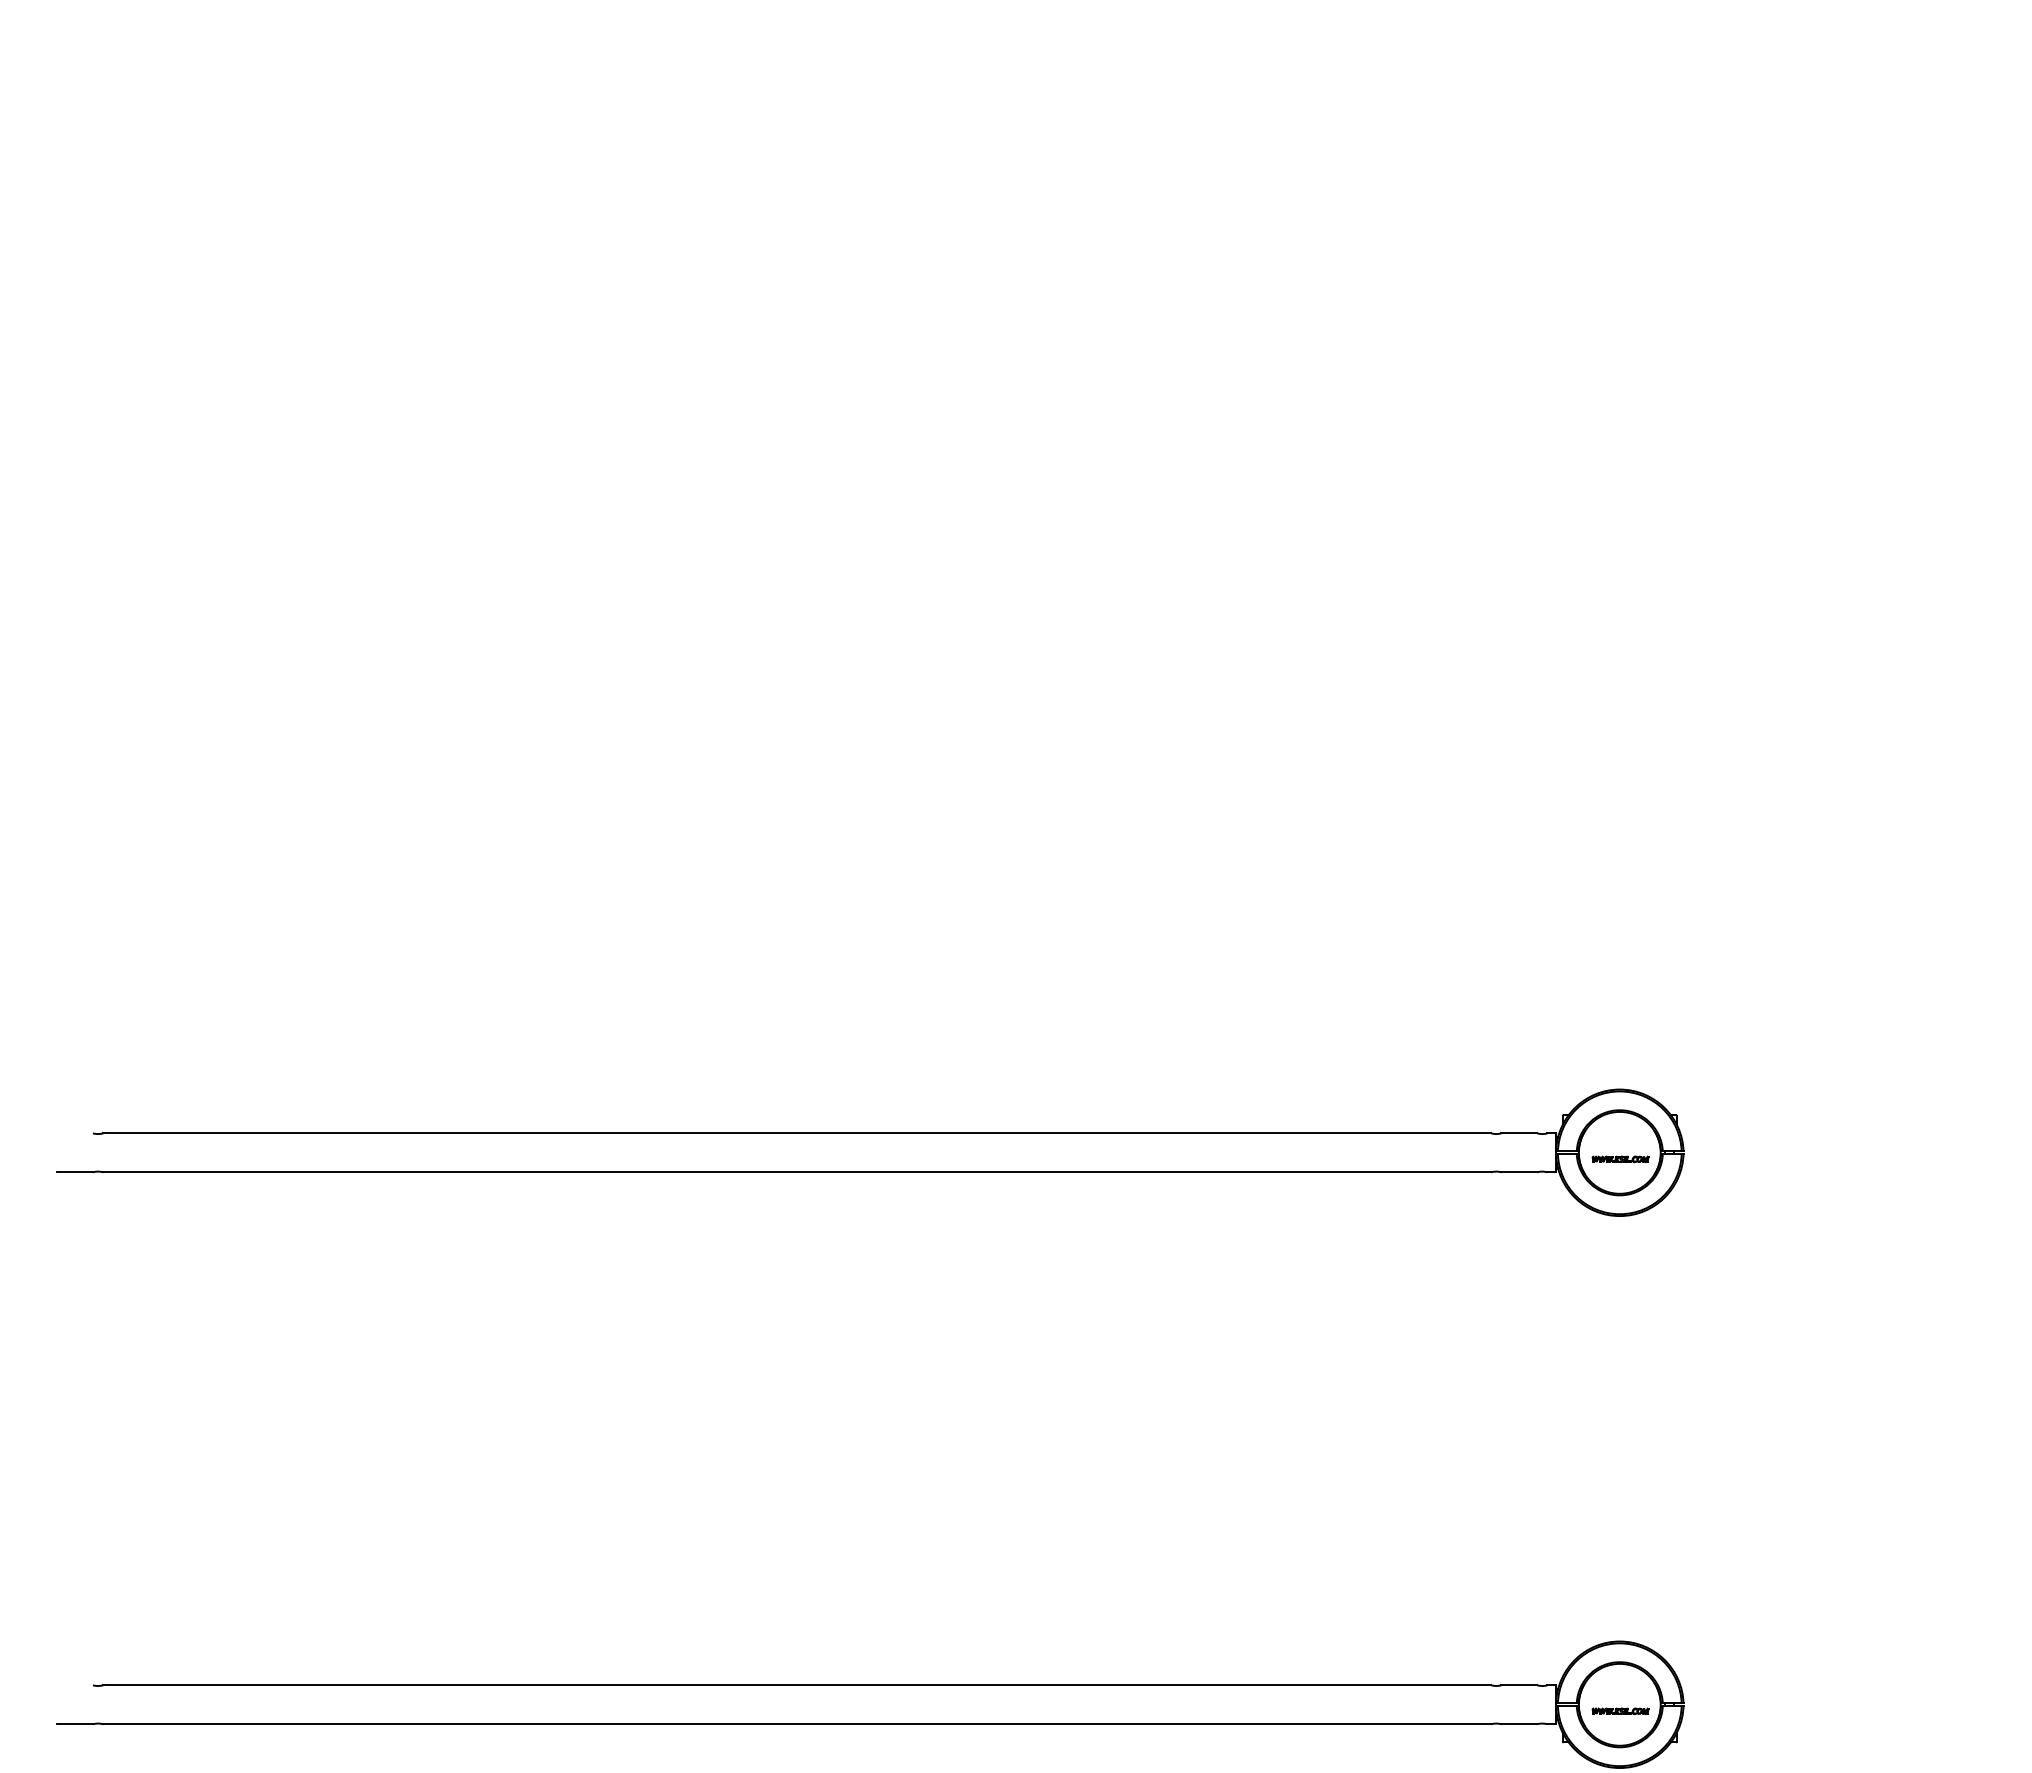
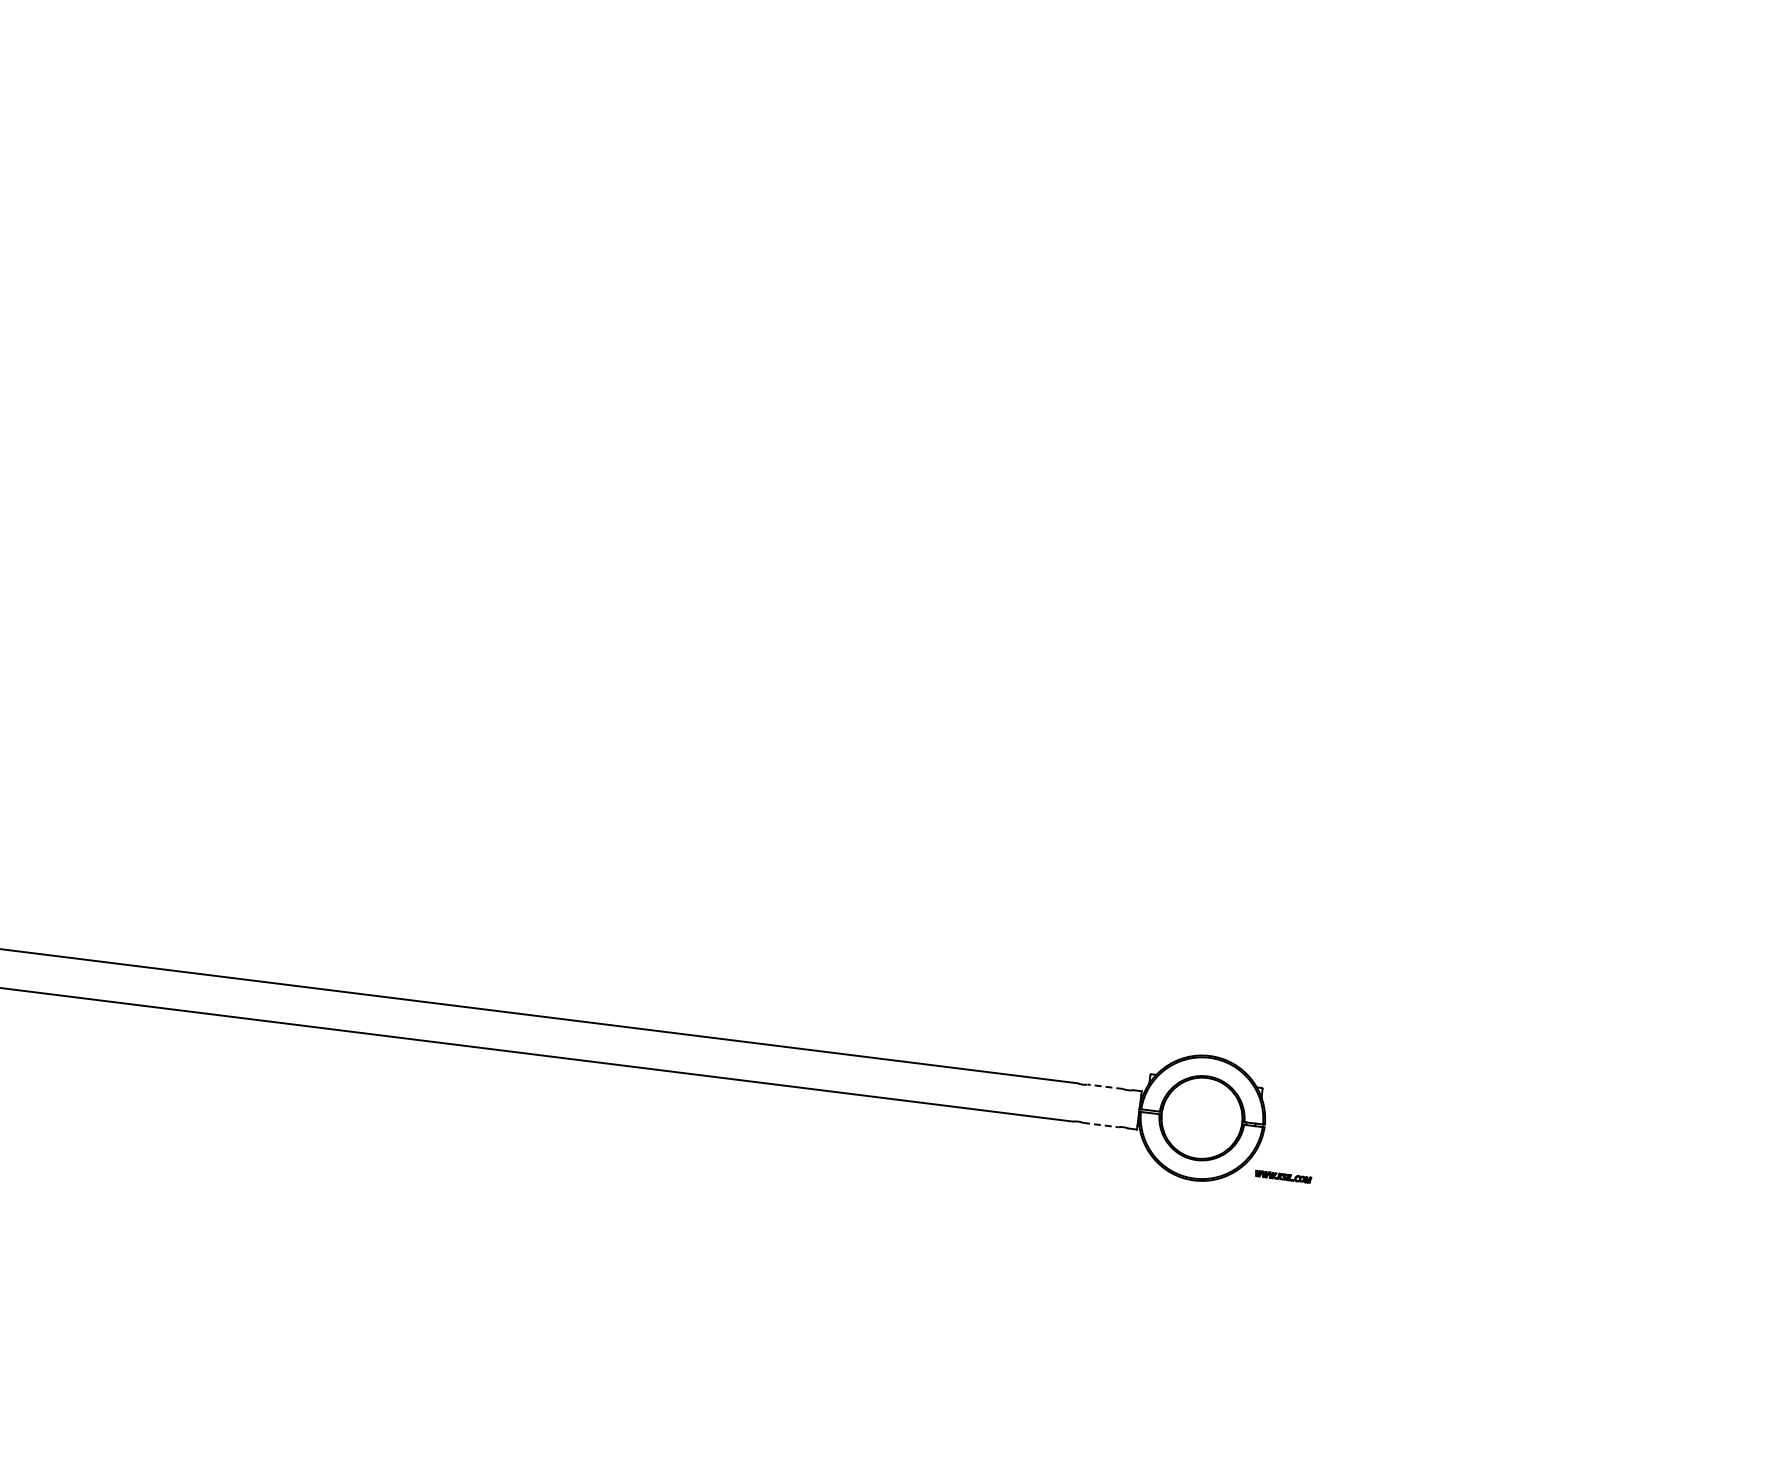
line: (1519, 1133) -> (1105, 1086), solid -> dashed
part: (1620, 1159) -> (1283, 1176), moved
line: (1519, 1172) -> (1100, 1125), solid -> dashed

